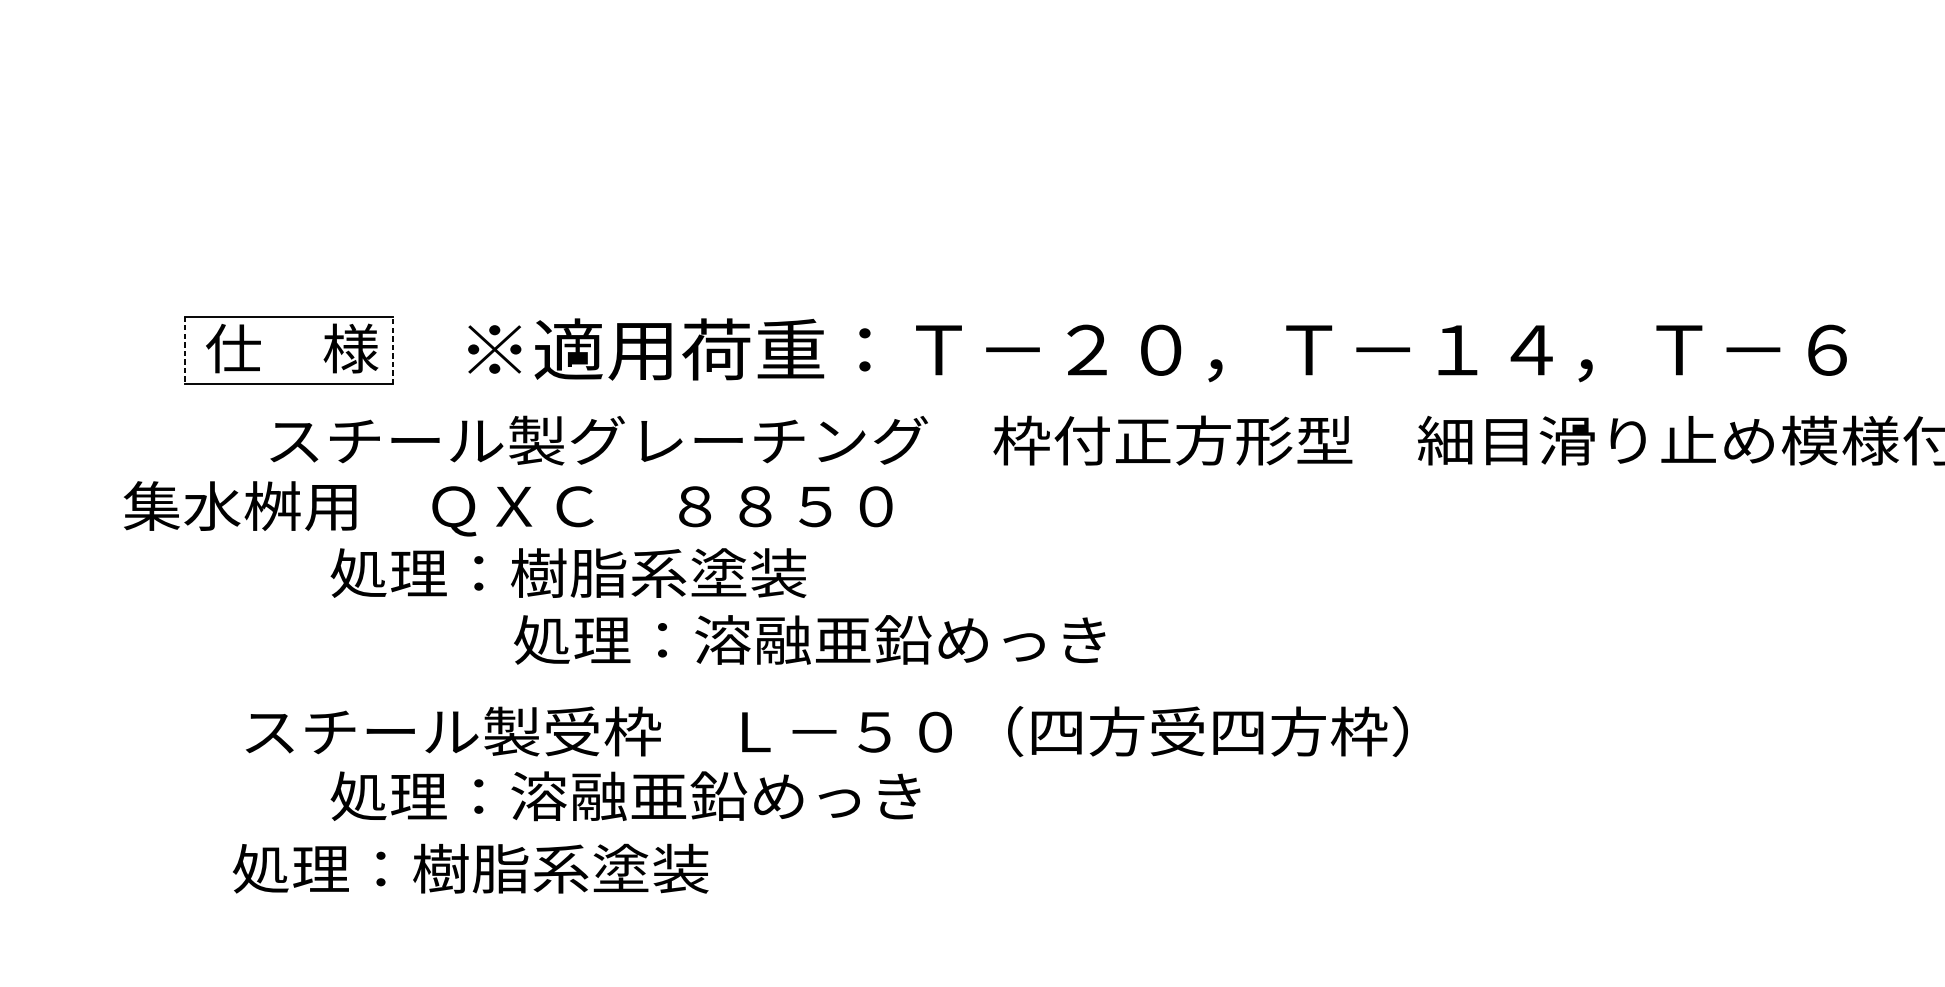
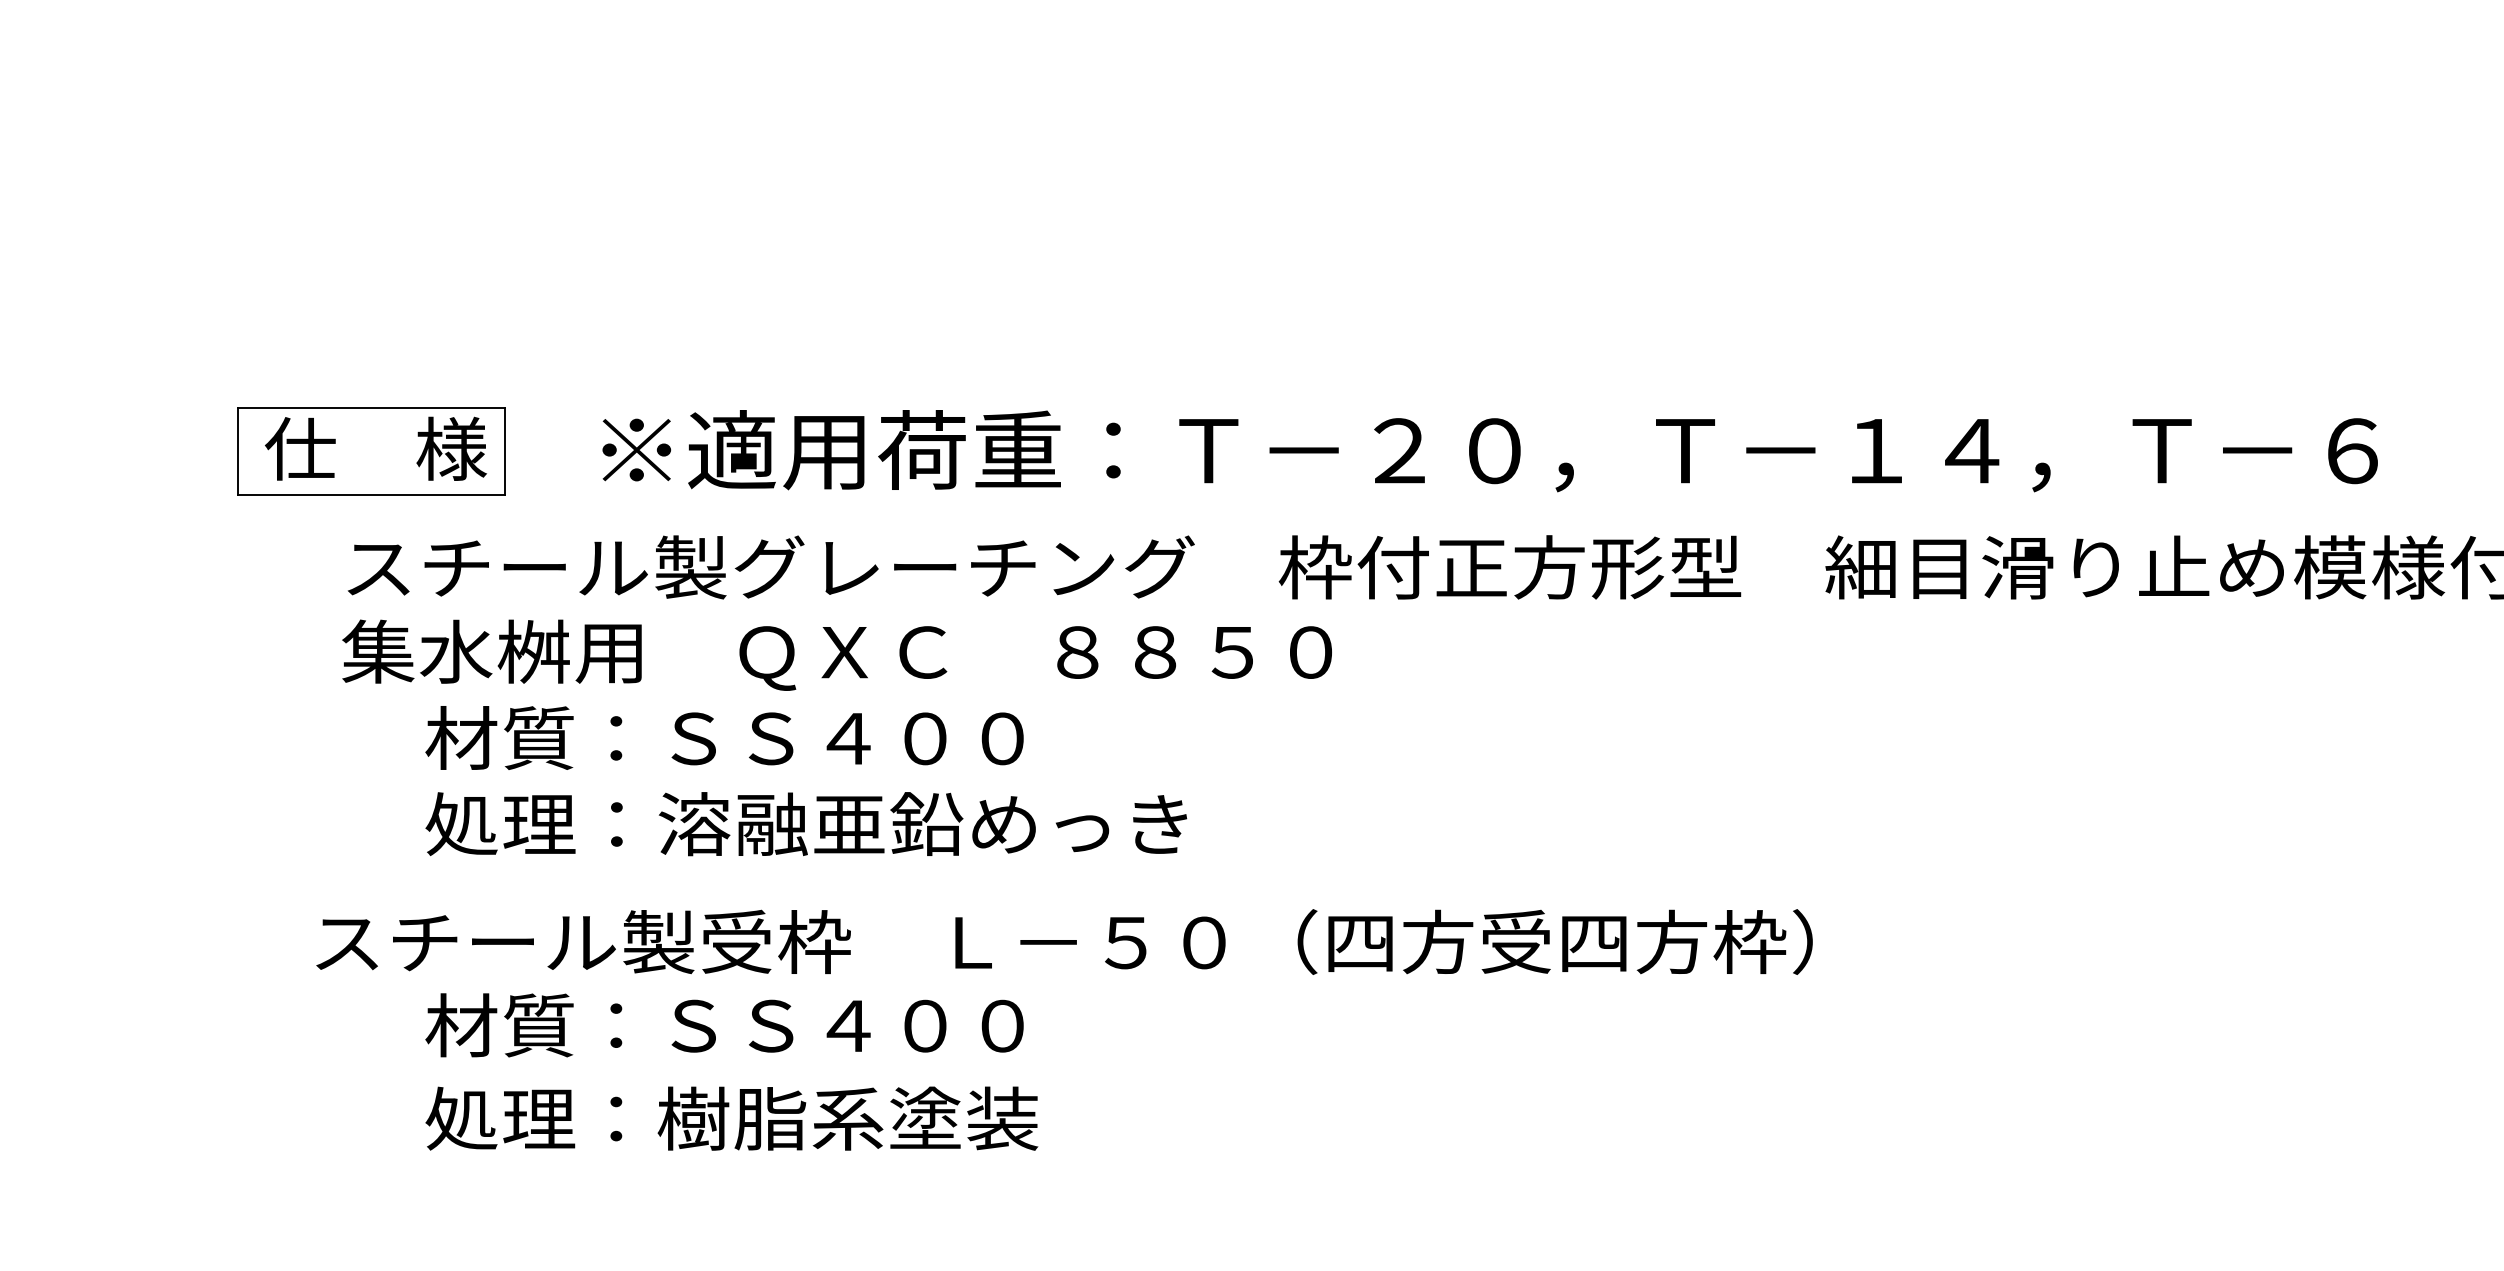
line: (185, 350) -> (238, 451), dashed -> solid
line: (392, 350) -> (505, 451), dashed -> solid
text: (507, 508) -> (836, 654), moved
text: (568, 573) -> (731, 738), 処理：樹脂系塗装 -> 材質：ＳＳ４００
text: (809, 640) -> (806, 824), moved
text: (624, 796) -> (804, 1025), 処理：溶融亜鉛めっき -> 材質：ＳＳ４００
text: (470, 868) -> (731, 1118), moved

